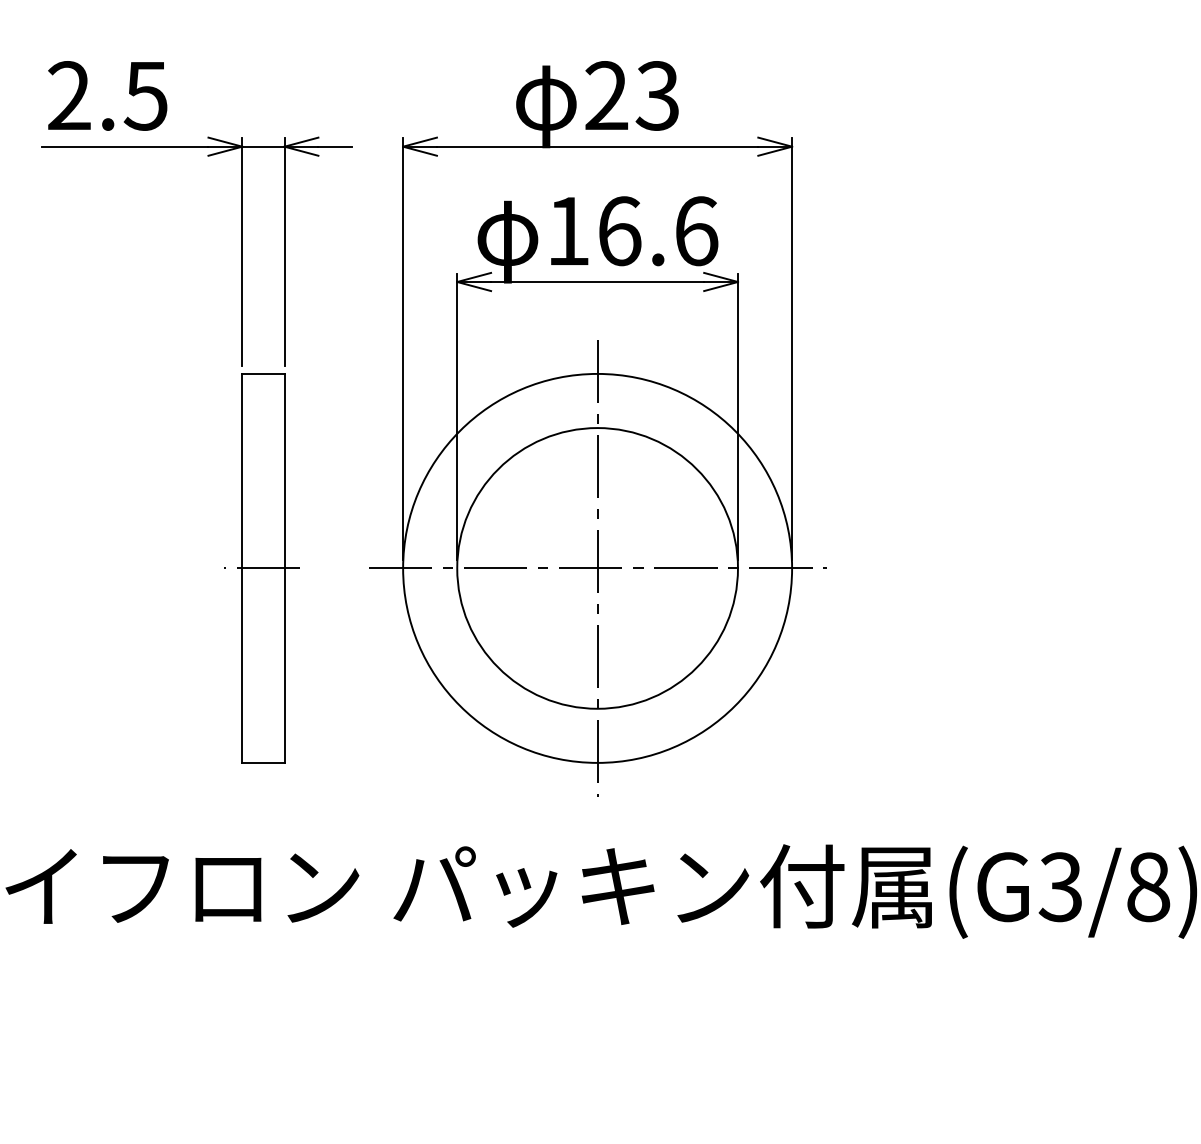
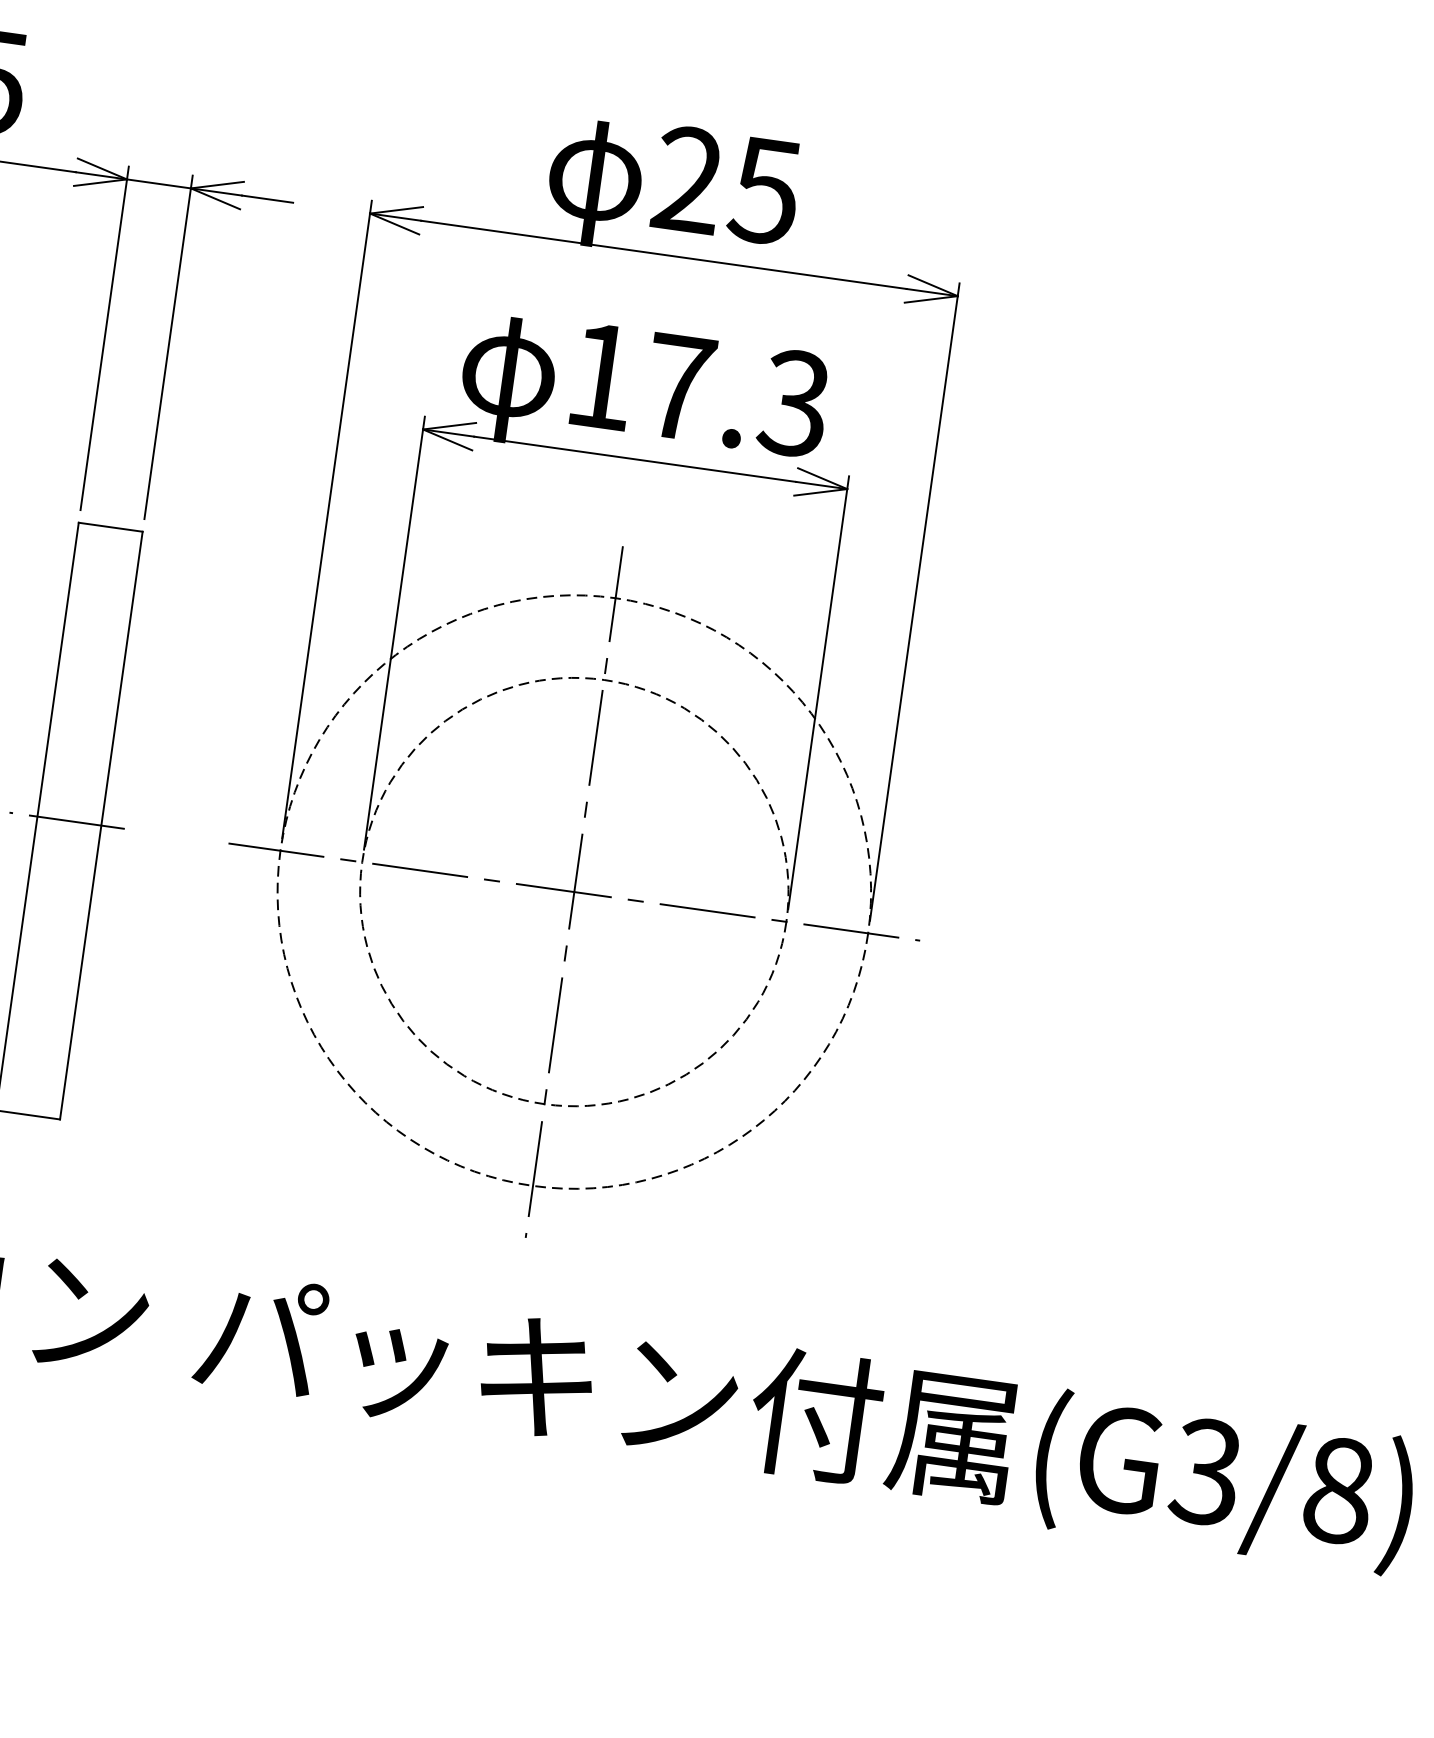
text: (656, 95) -> (763, 190), 23 -> 25
text: (658, 231) -> (737, 395), 16.6 -> 17.3
circle: (597, 567) -> (574, 890), solid -> dashed
circle: (597, 568) -> (574, 892), solid -> dashed

